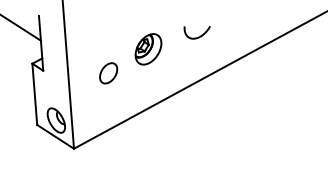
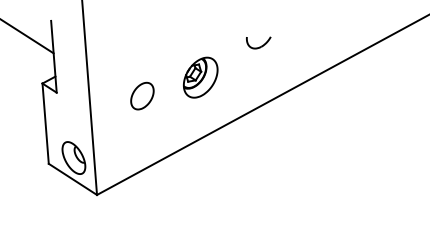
part: (197, 32) -> (258, 42), size x0.71
part: (148, 49) -> (200, 77), moved

